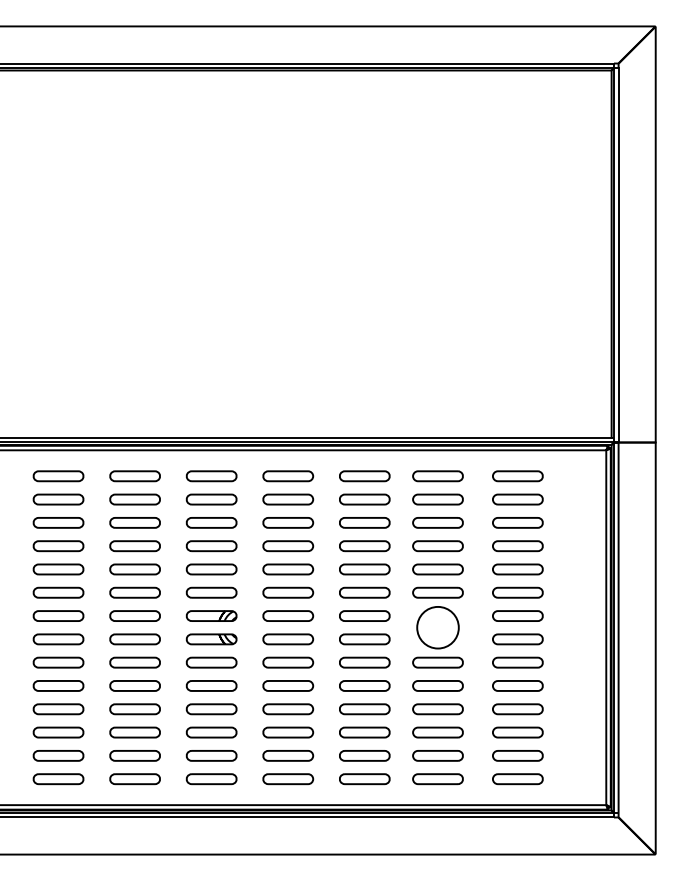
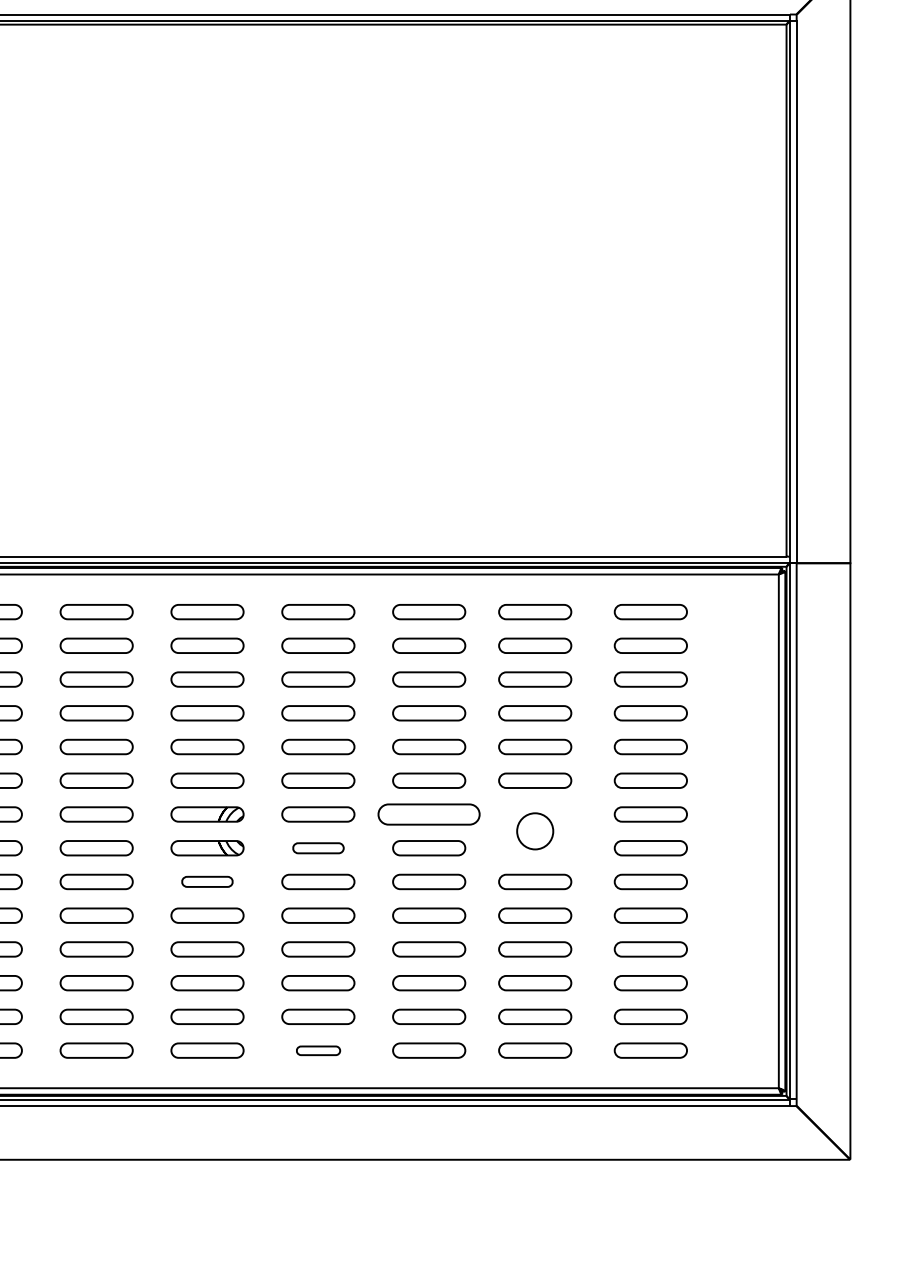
part: (364, 615) -> (428, 813), size x1.4
circle: (437, 627) -> (534, 831), size x0.6
part: (288, 639) -> (318, 848), size x0.7
part: (211, 662) -> (207, 881), size x0.7
part: (288, 779) -> (318, 1051), size x0.6

